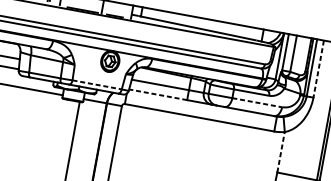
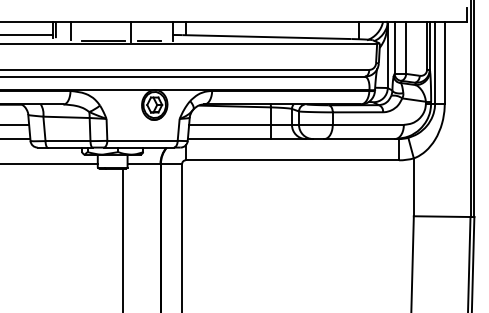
line: (318, 68) -> (444, 62), dashed -> solid
line: (97, 84) -> (143, 140), dashed -> solid
line: (157, 94) -> (228, 139), dashed -> solid
line: (257, 102) -> (368, 124), dashed -> solid
line: (280, 152) -> (413, 187), dashed -> solid

